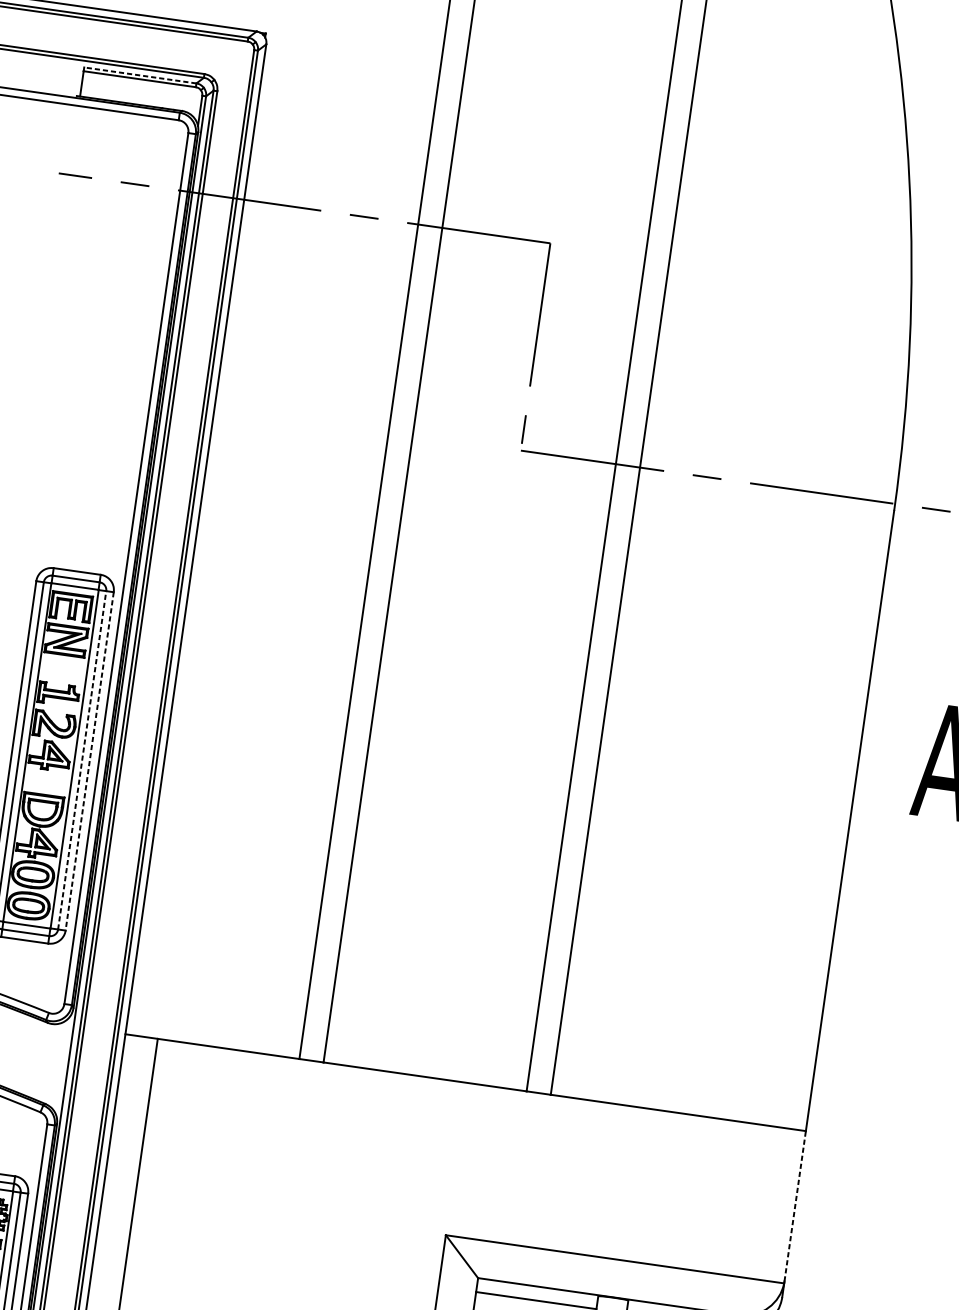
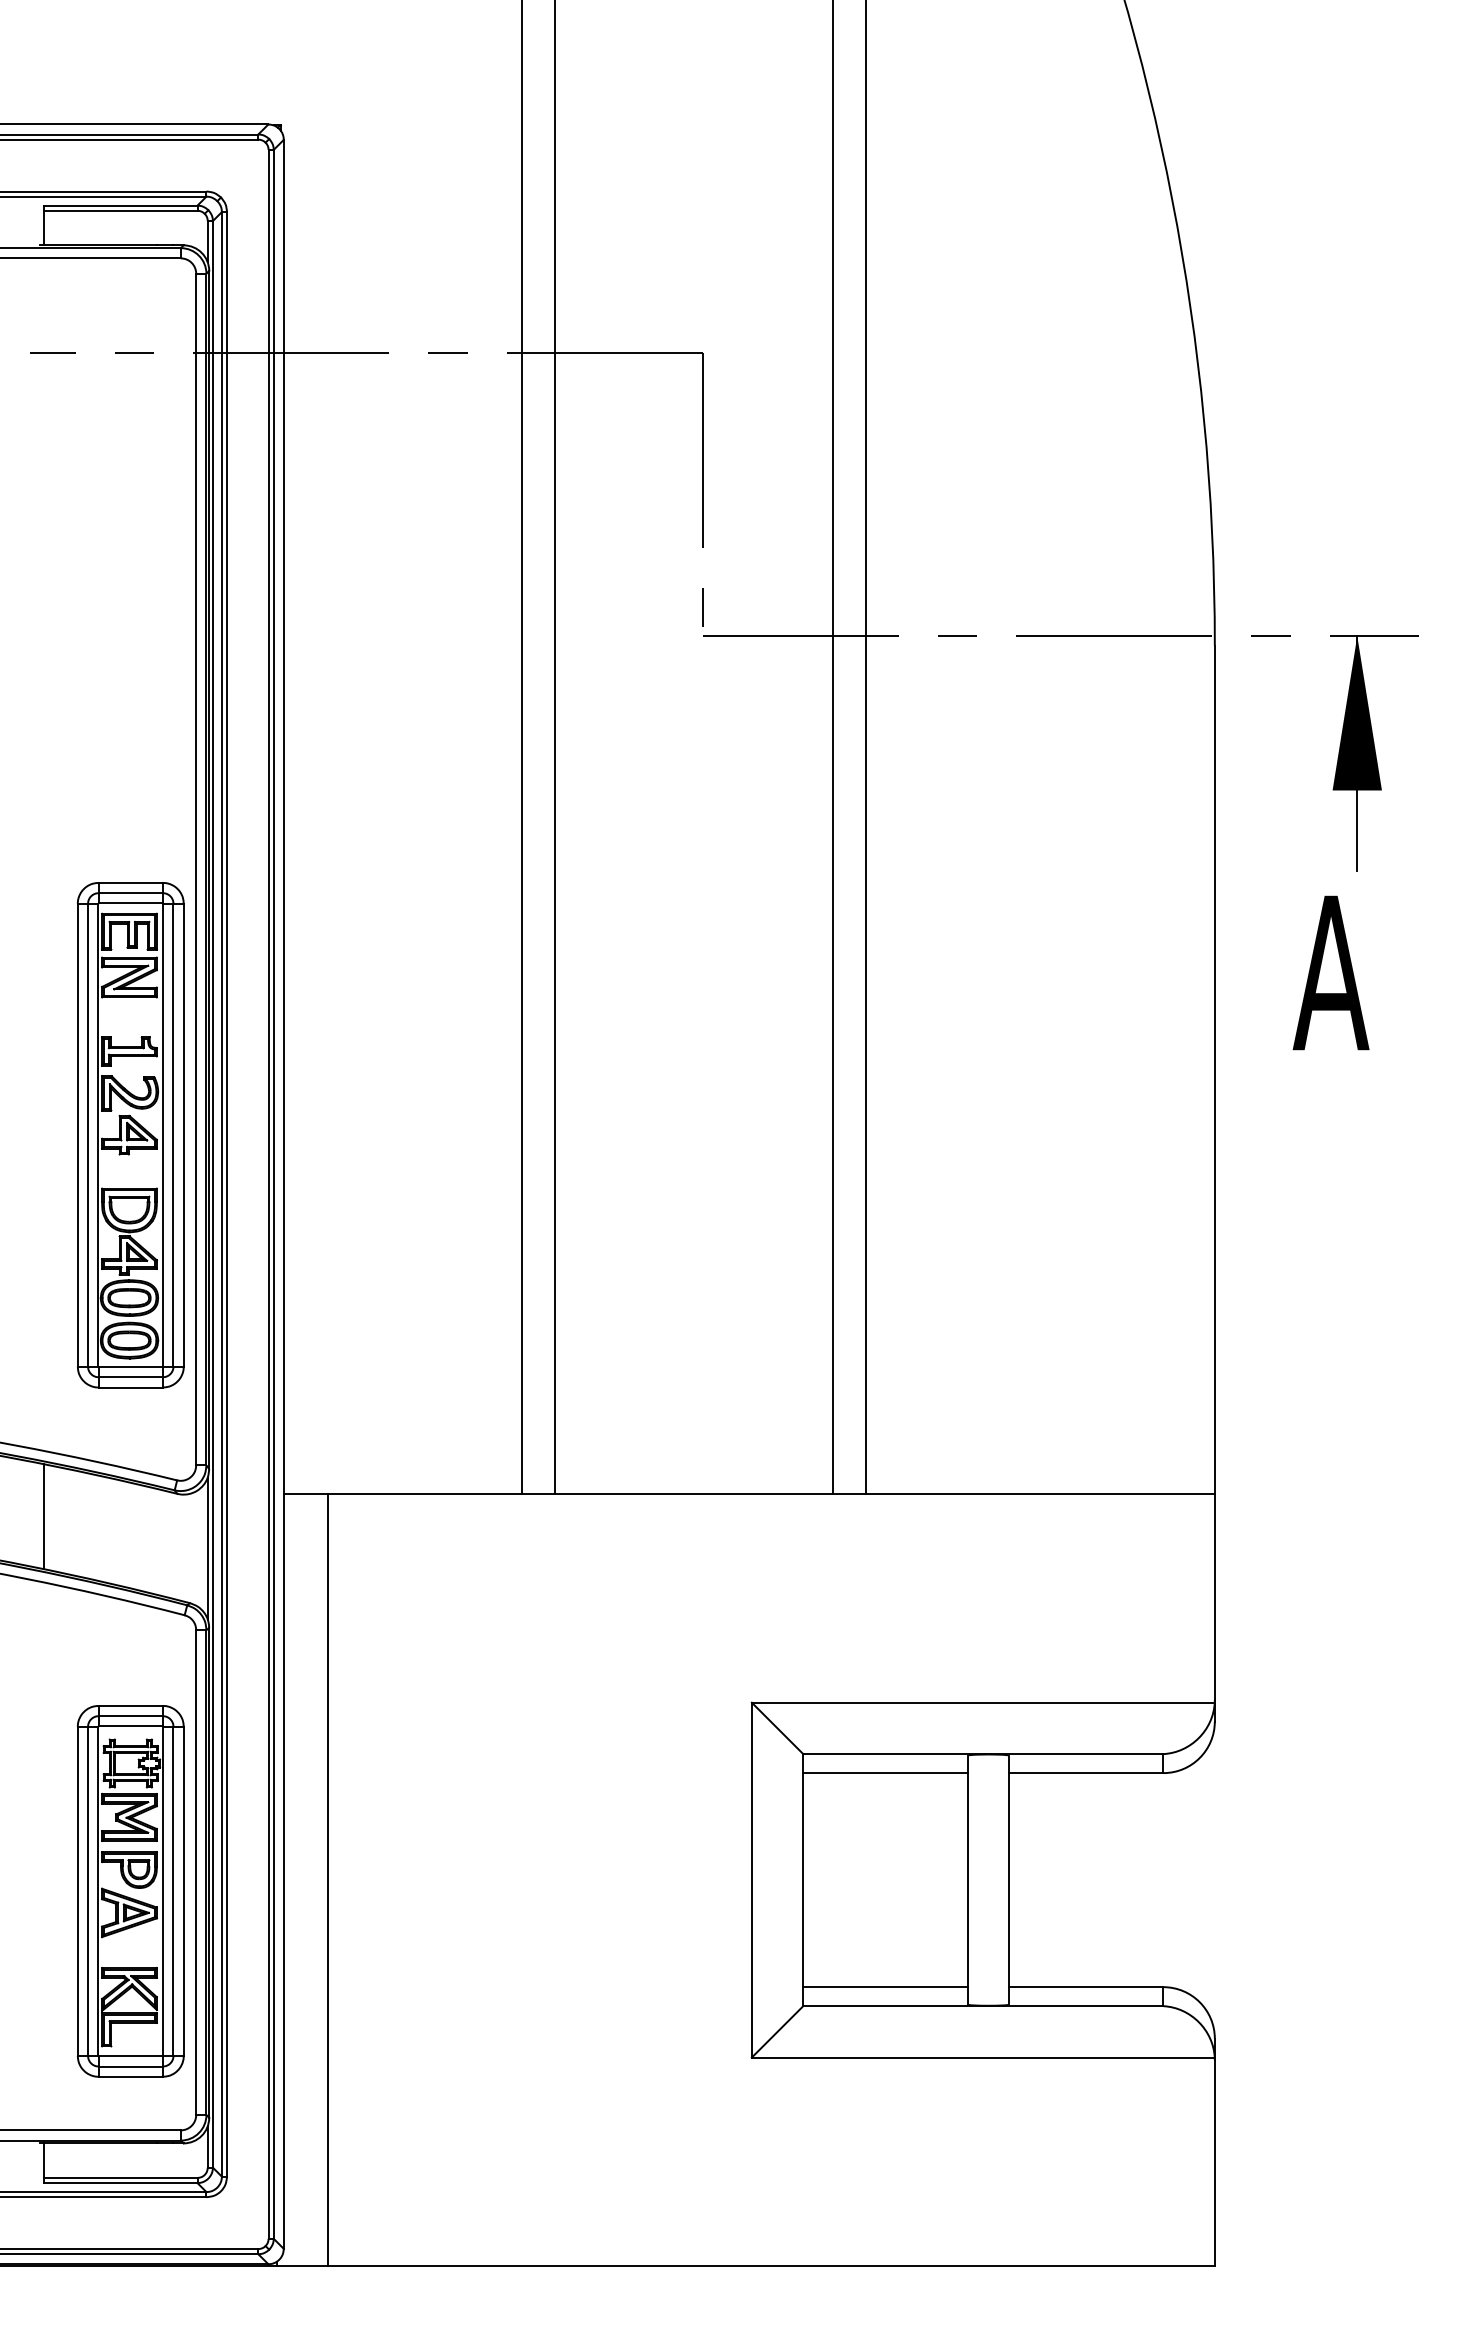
line: (140, 75) -> (120, 205), dashed -> solid
line: (82, 759) -> (173, 1134), dashed -> solid
line: (89, 761) -> (183, 1135), dashed -> solid
line: (64, 1065) -> (207, 1548), added
line: (794, 1206) -> (1214, 1597), dashed -> solid

